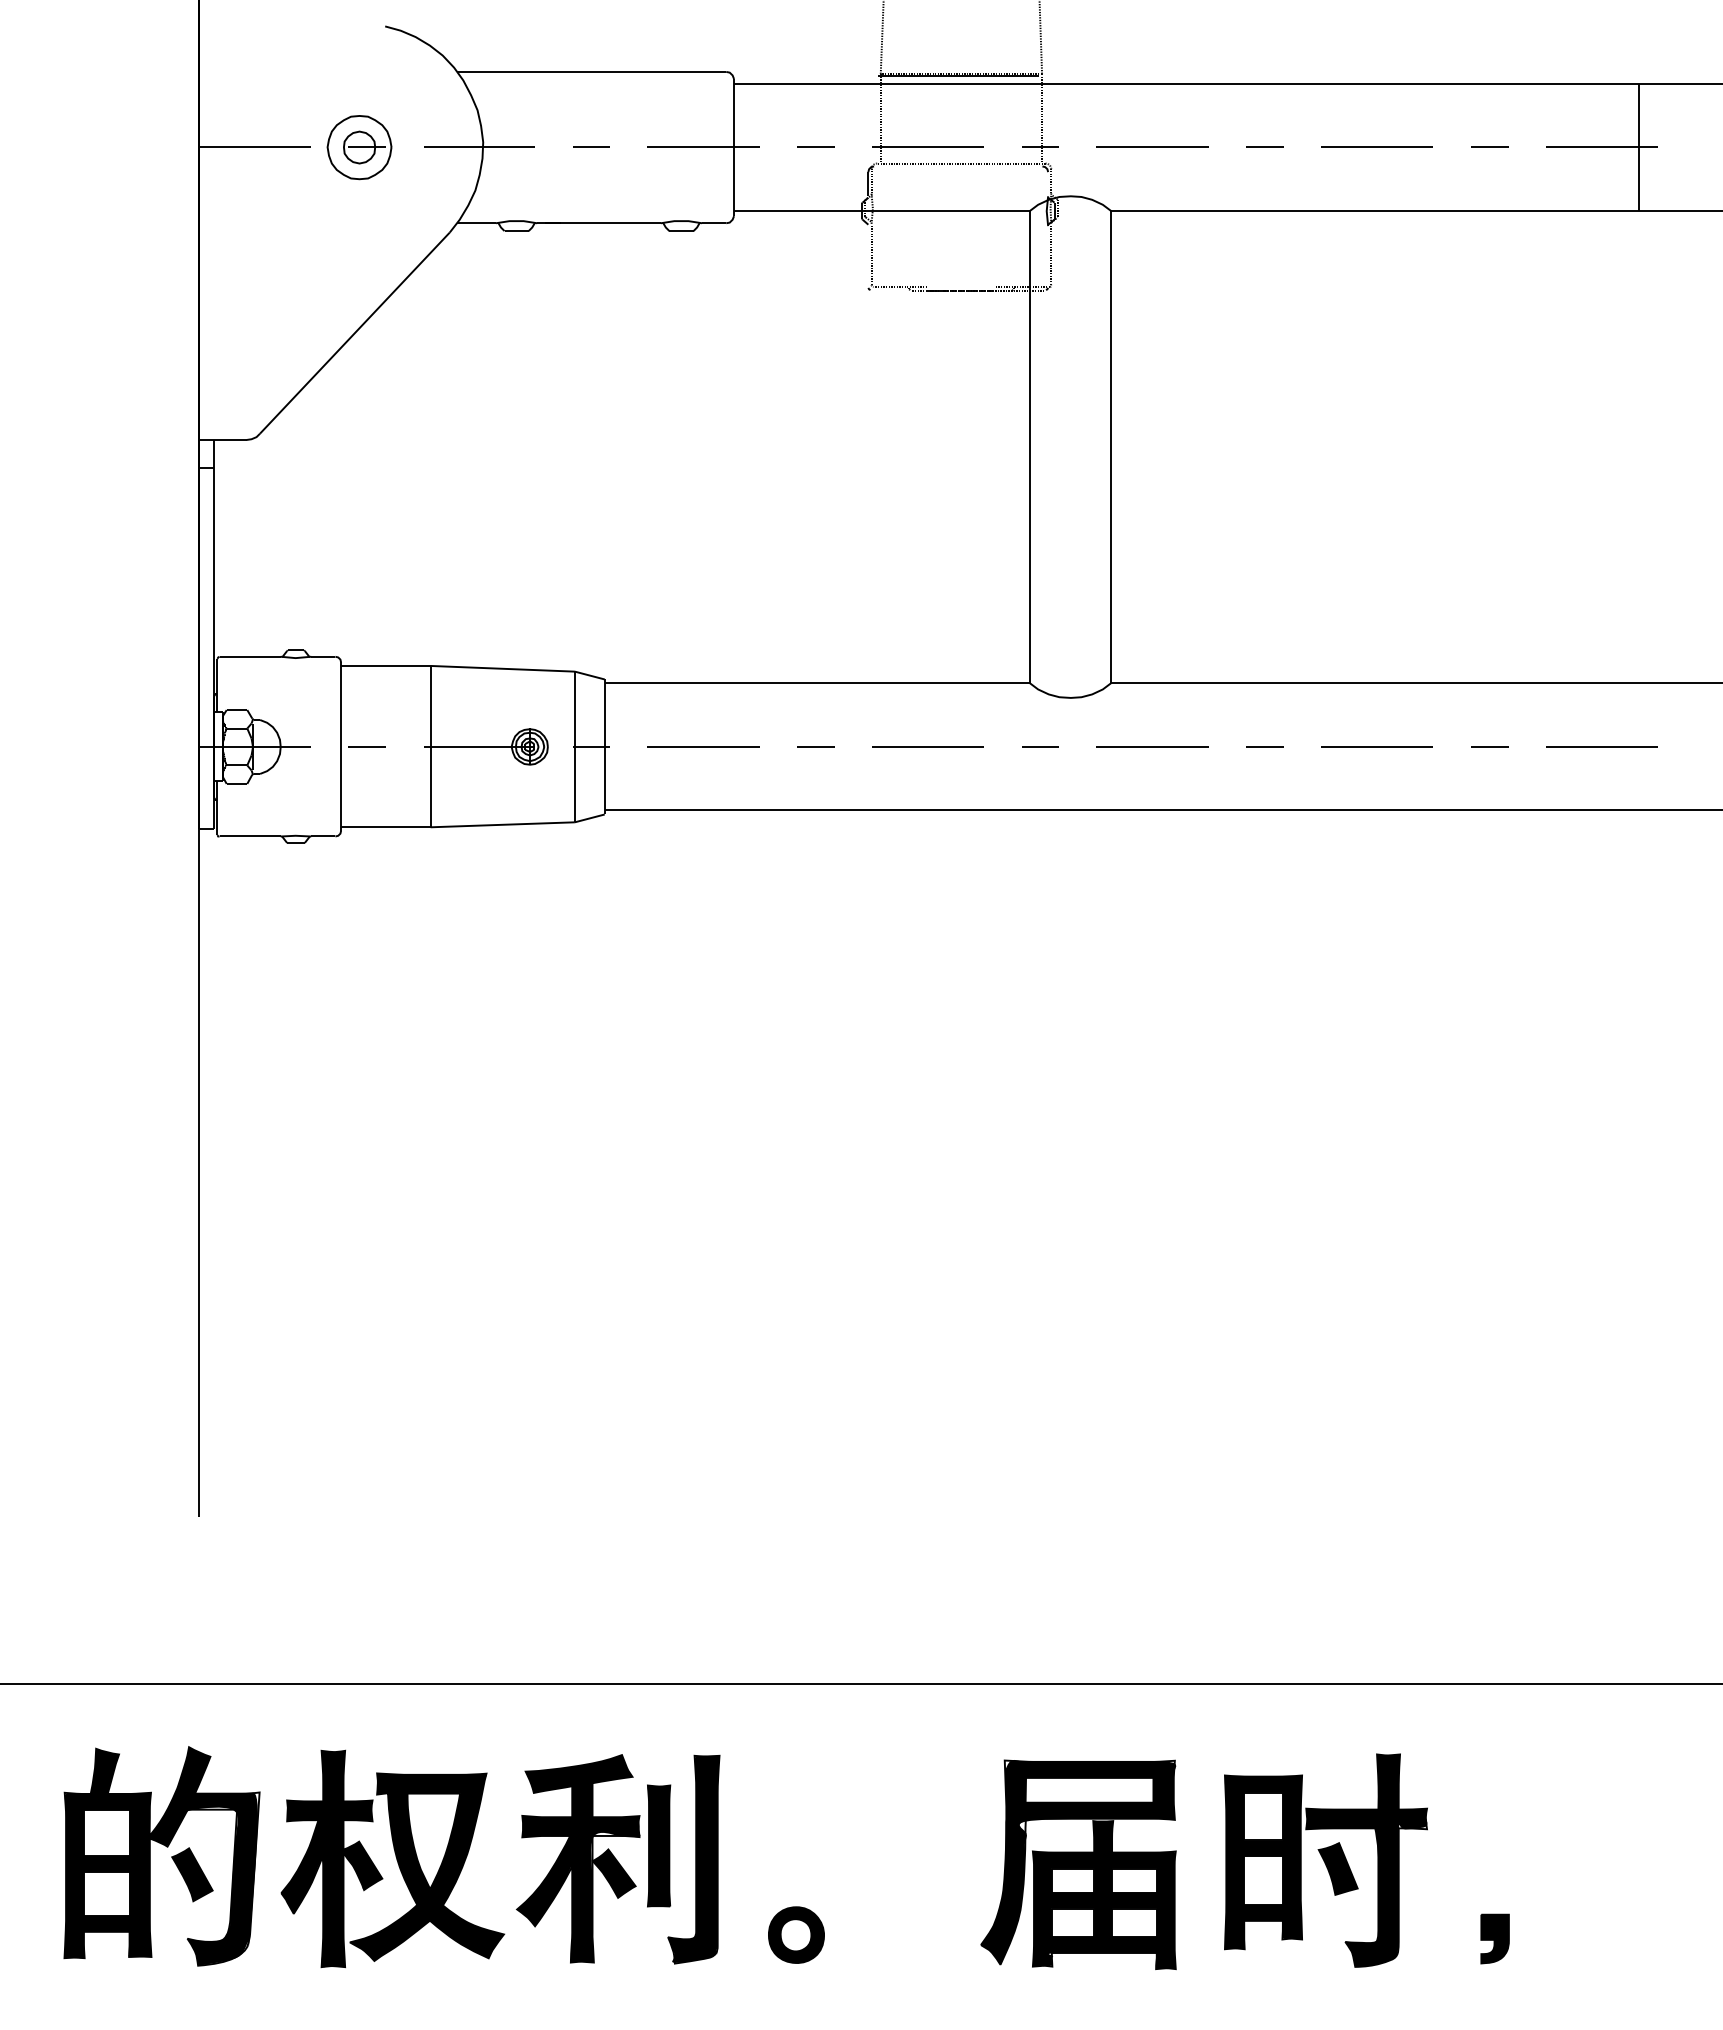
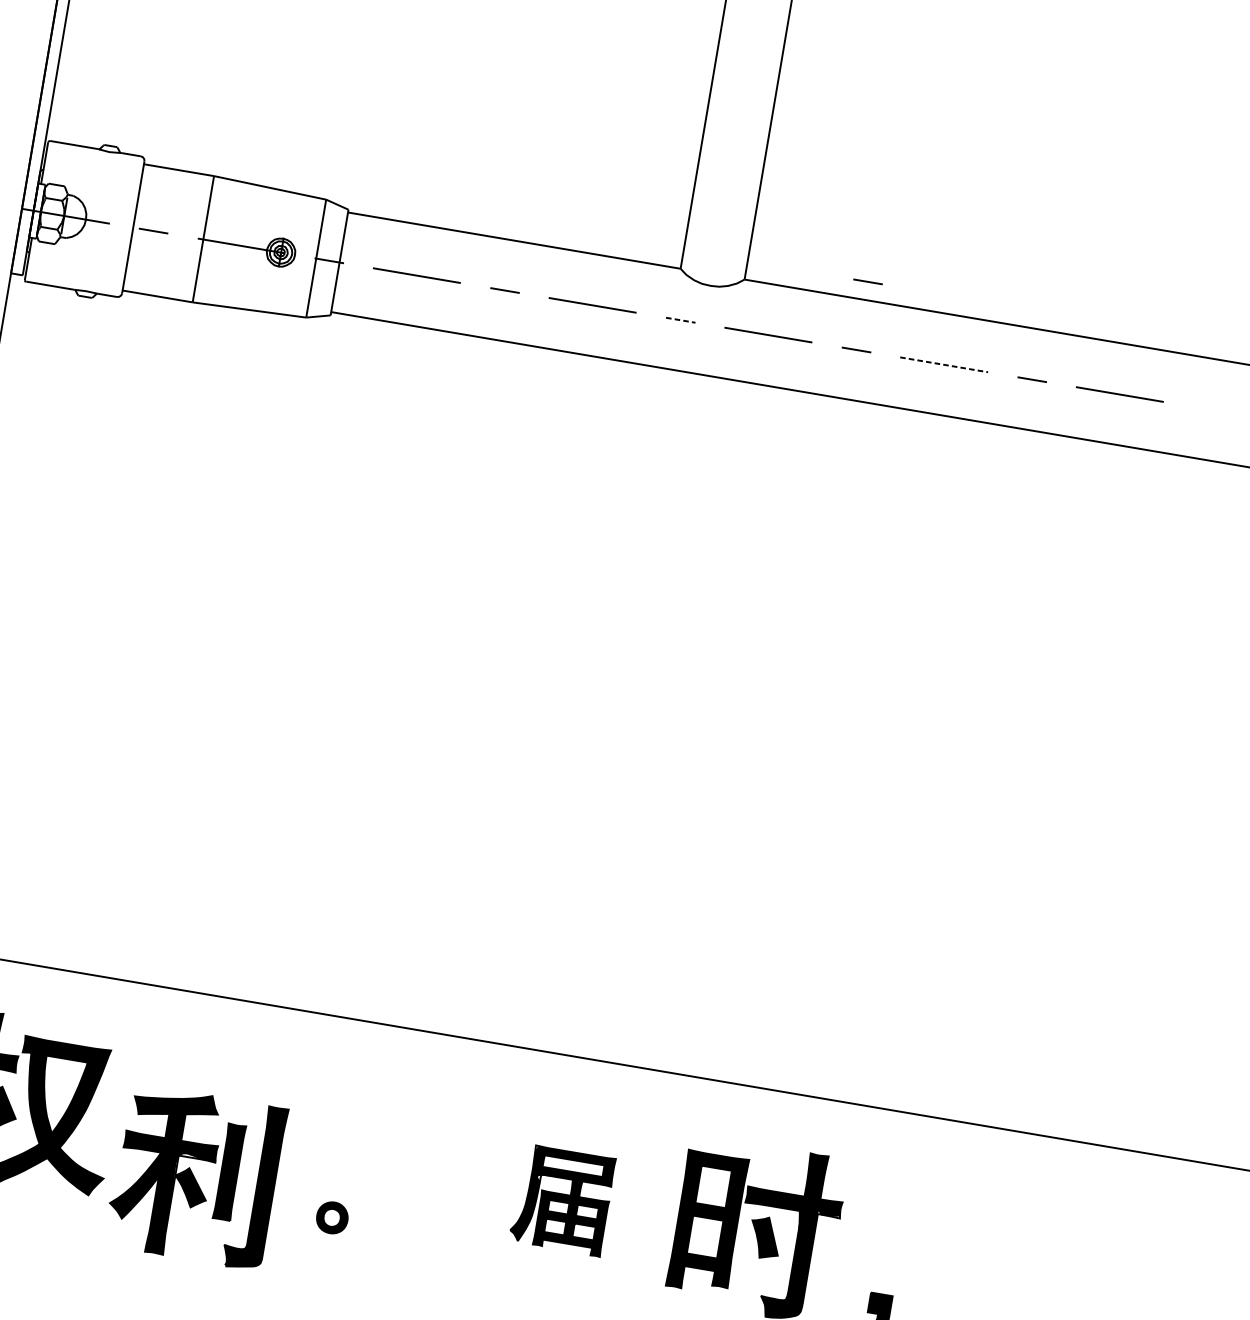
line: (1264, 659) -> (867, 281), added
line: (1040, 746) -> (680, 319), solid -> dashed
line: (1377, 746) -> (944, 364), solid -> dashed
part: (618, 1859) -> (195, 1177), moved
part: (1078, 1864) -> (562, 1199), size x0.6
part: (796, 1934) -> (332, 1217), size x0.7

